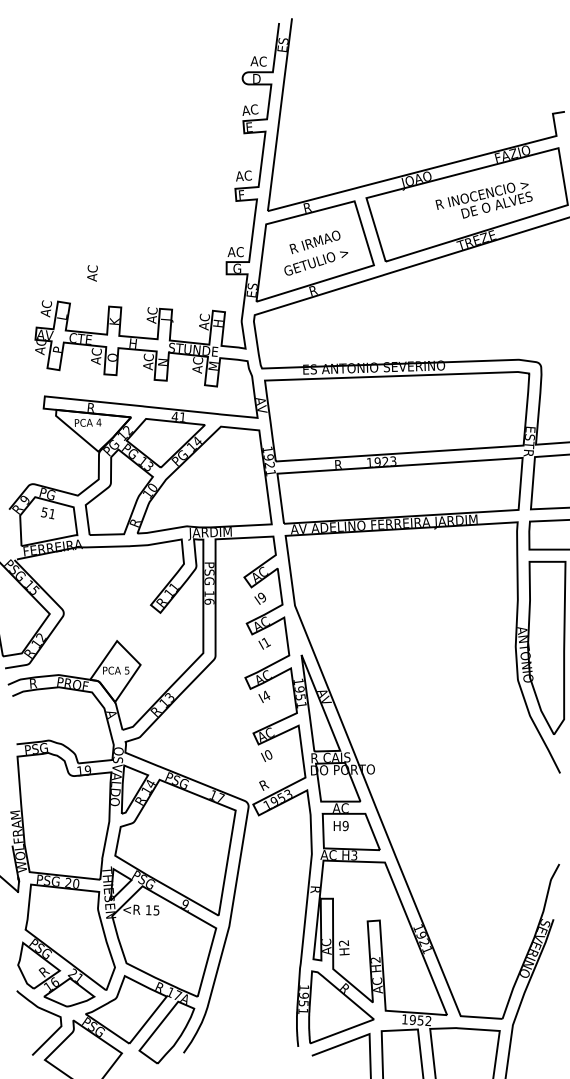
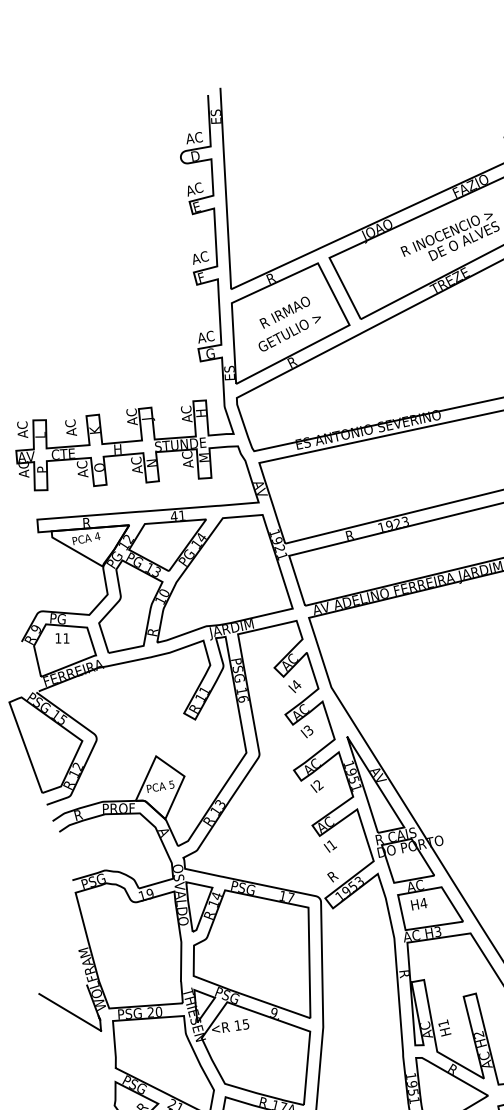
text: (92, 273) -> (71, 428), moved
text: (43, 512) -> (57, 638), 51 -> 11
text: (262, 597) -> (296, 685), I9 -> I4
text: (265, 642) -> (308, 730), I1 -> I3
text: (265, 695) -> (317, 784), I4 -> I2
text: (268, 755) -> (331, 845), I0 -> I1
text: (345, 825) -> (423, 902), H9 -> H4
text: (343, 943) -> (443, 1023), H2 -> H1

